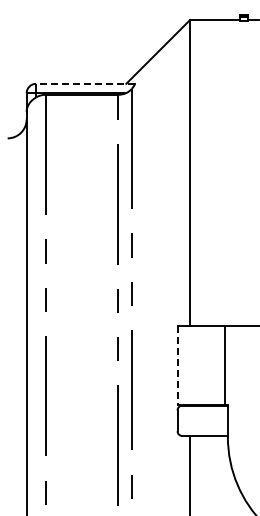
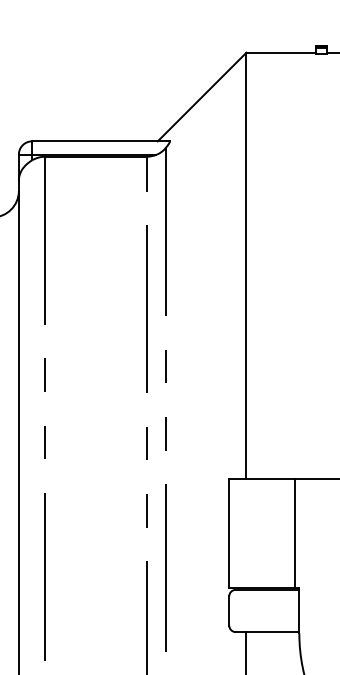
line: (84, 83) -> (99, 140), dashed -> solid
line: (177, 365) -> (229, 533), dashed -> solid

